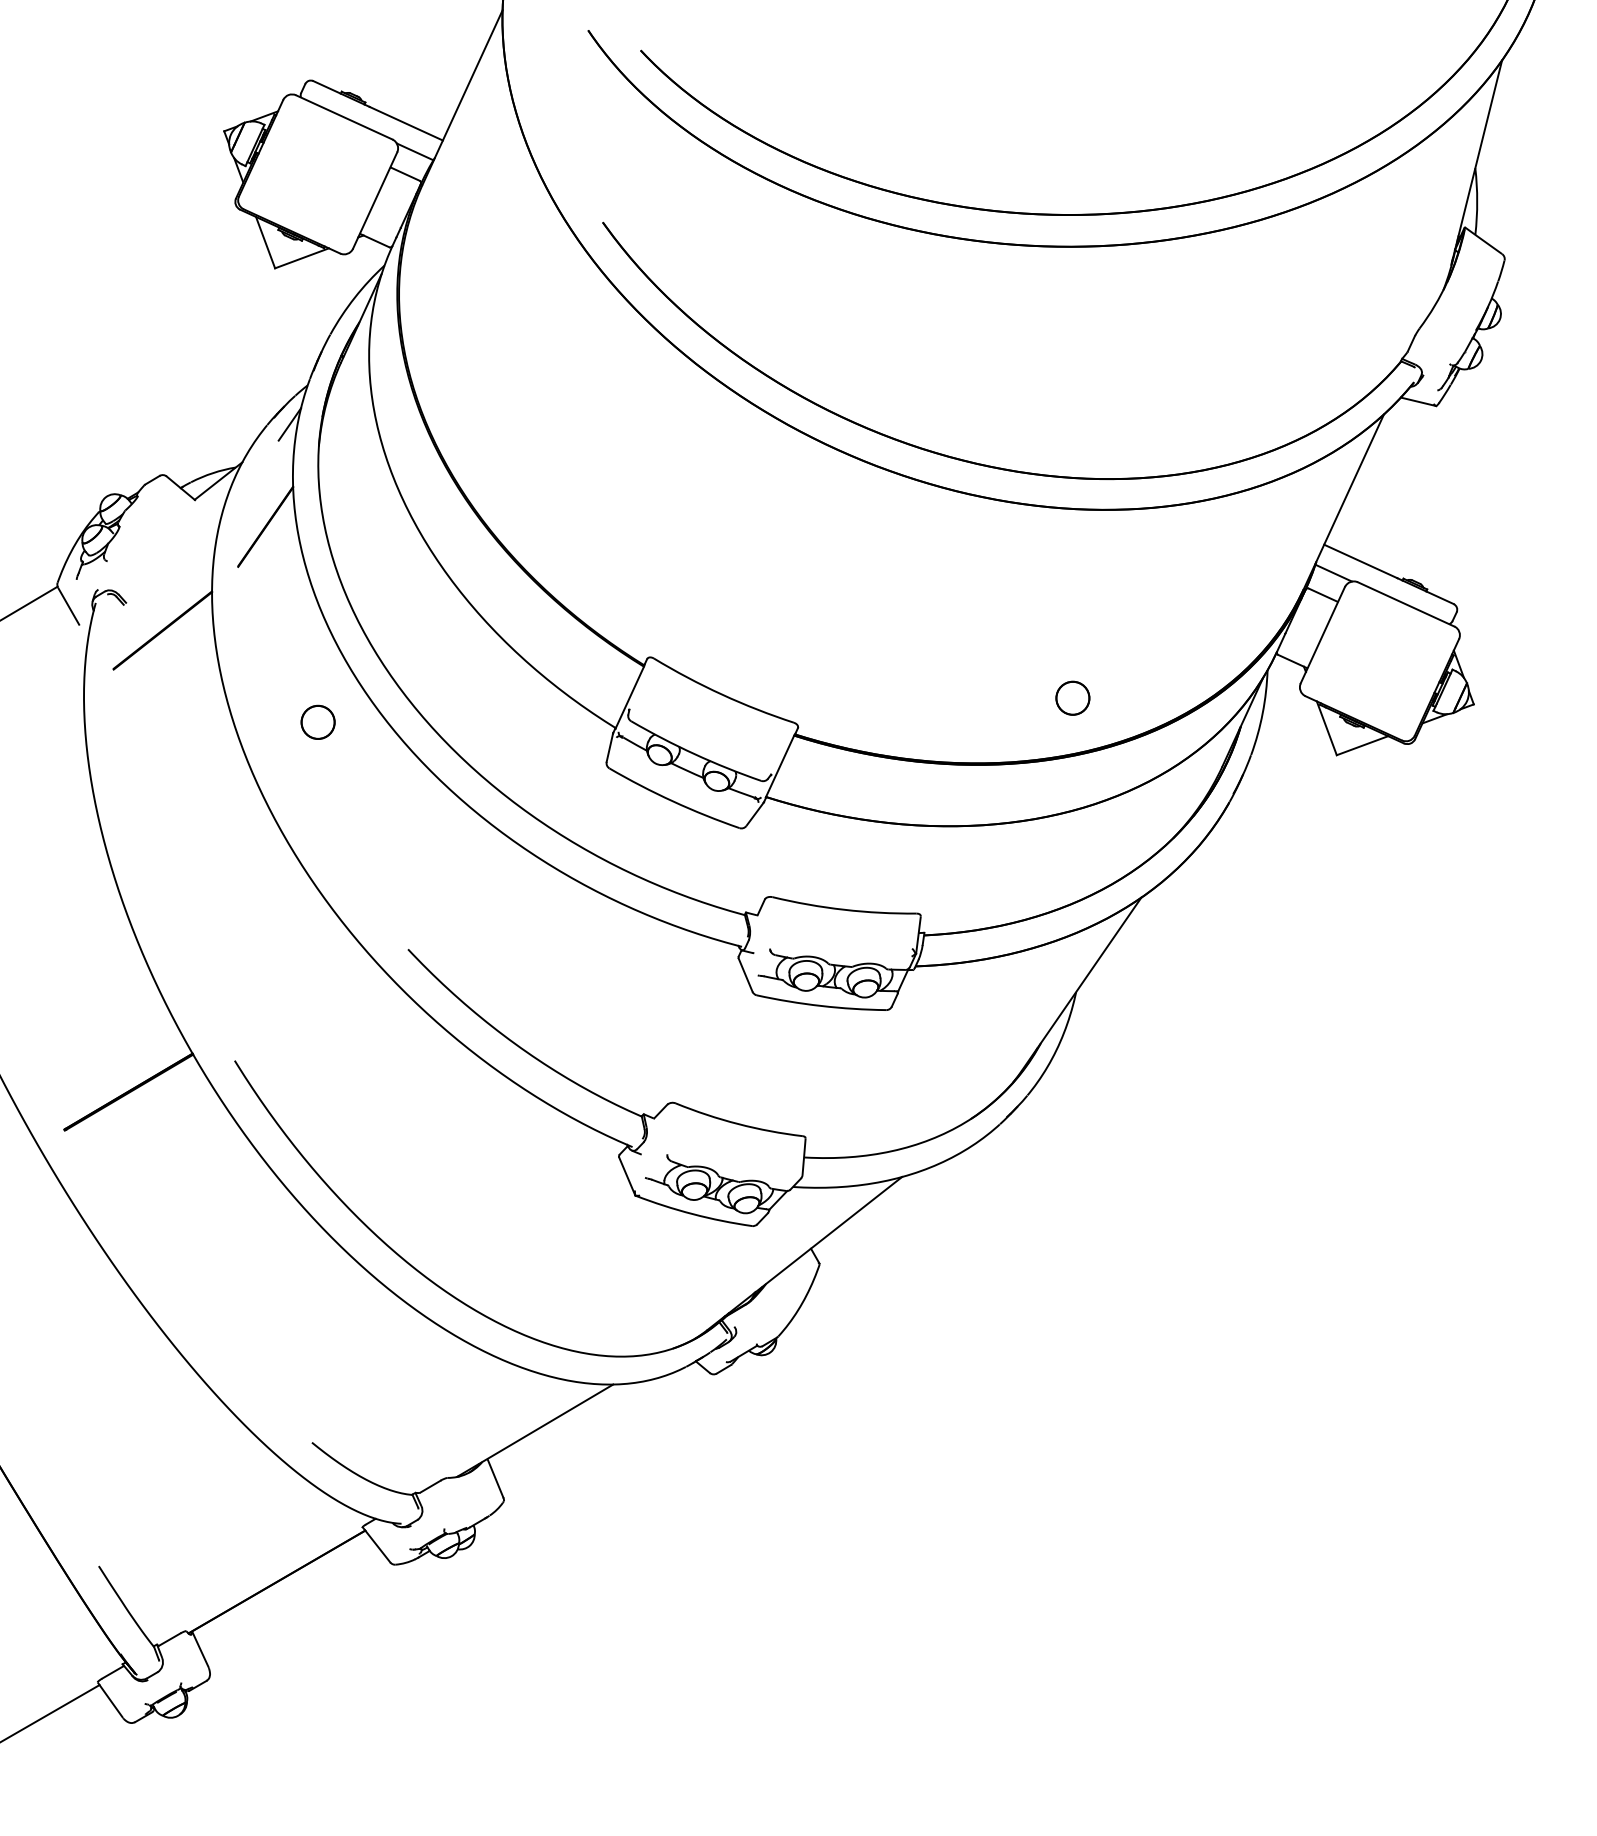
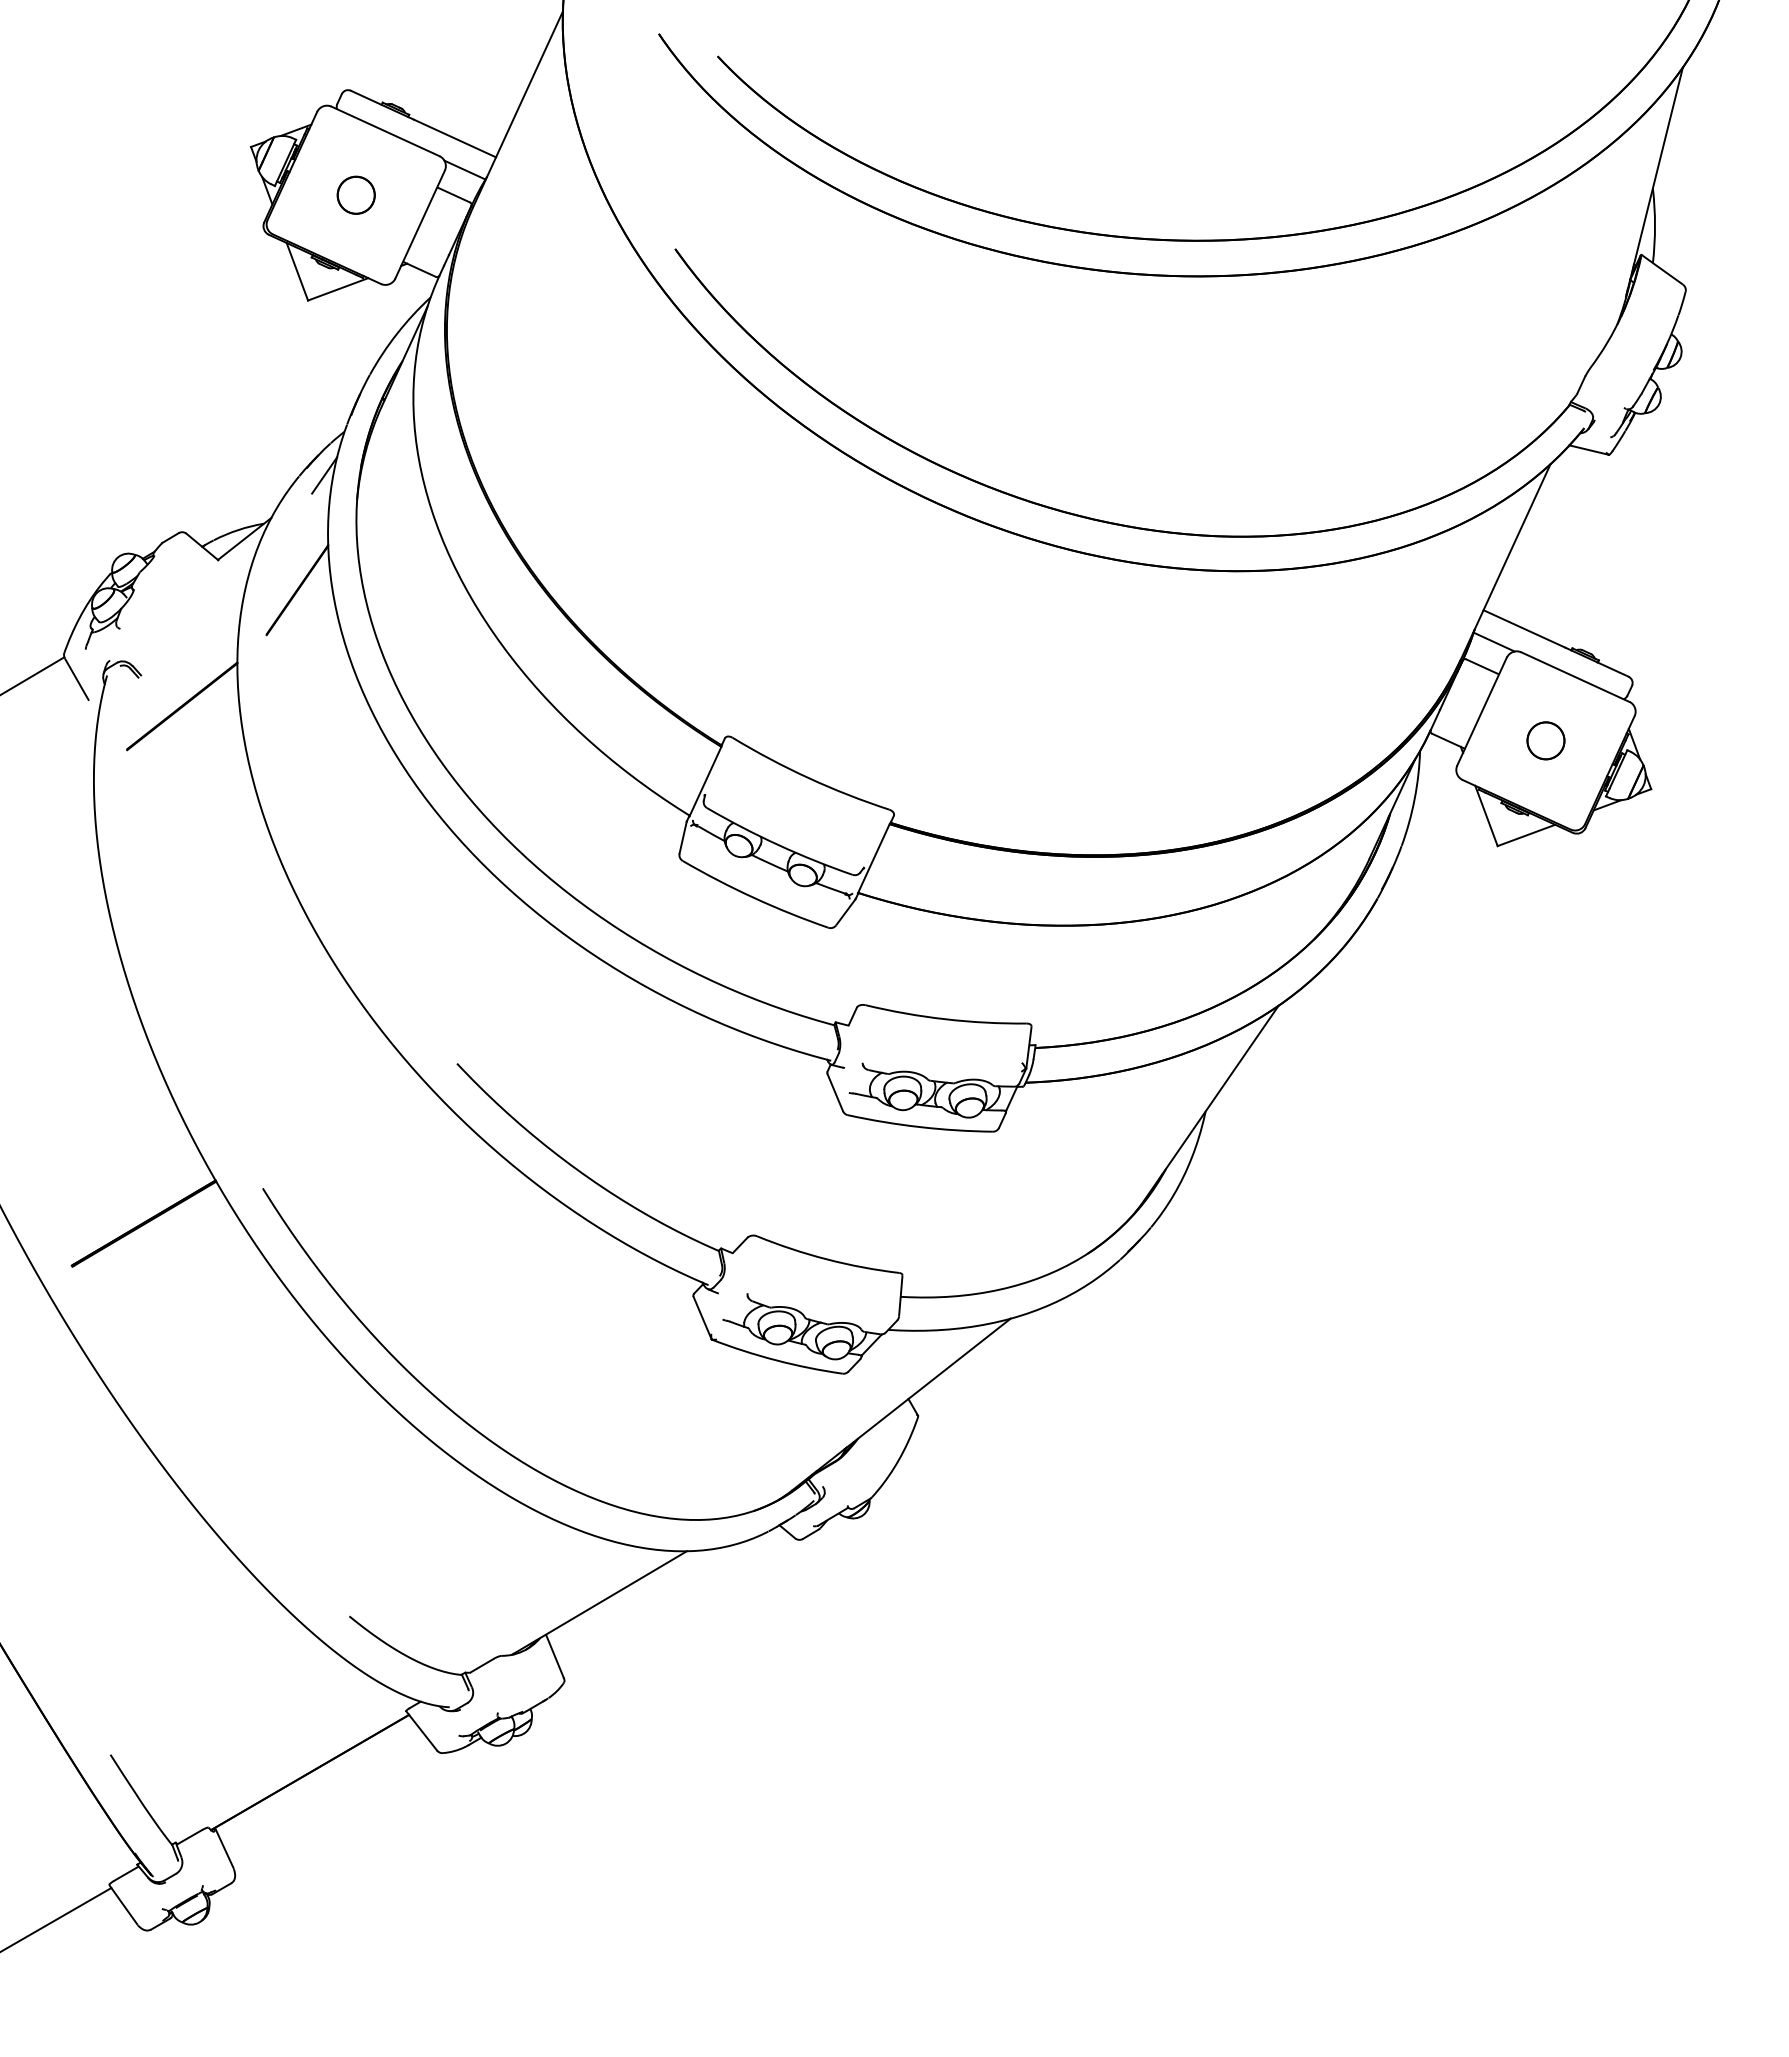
circle: (1072, 697) -> (1545, 739), moved
circle: (317, 721) -> (355, 194), moved

